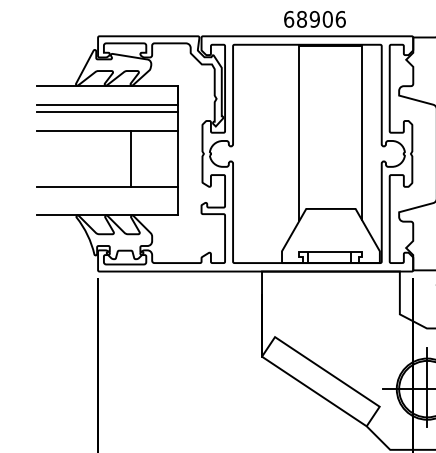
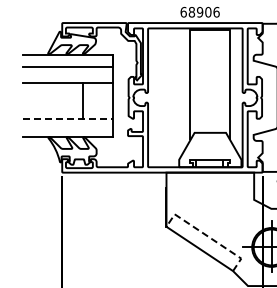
line: (107, 112) -> (68, 71), removed
line: (107, 186) -> (68, 118), solid -> dashed
line: (328, 371) -> (208, 236), solid -> dashed

